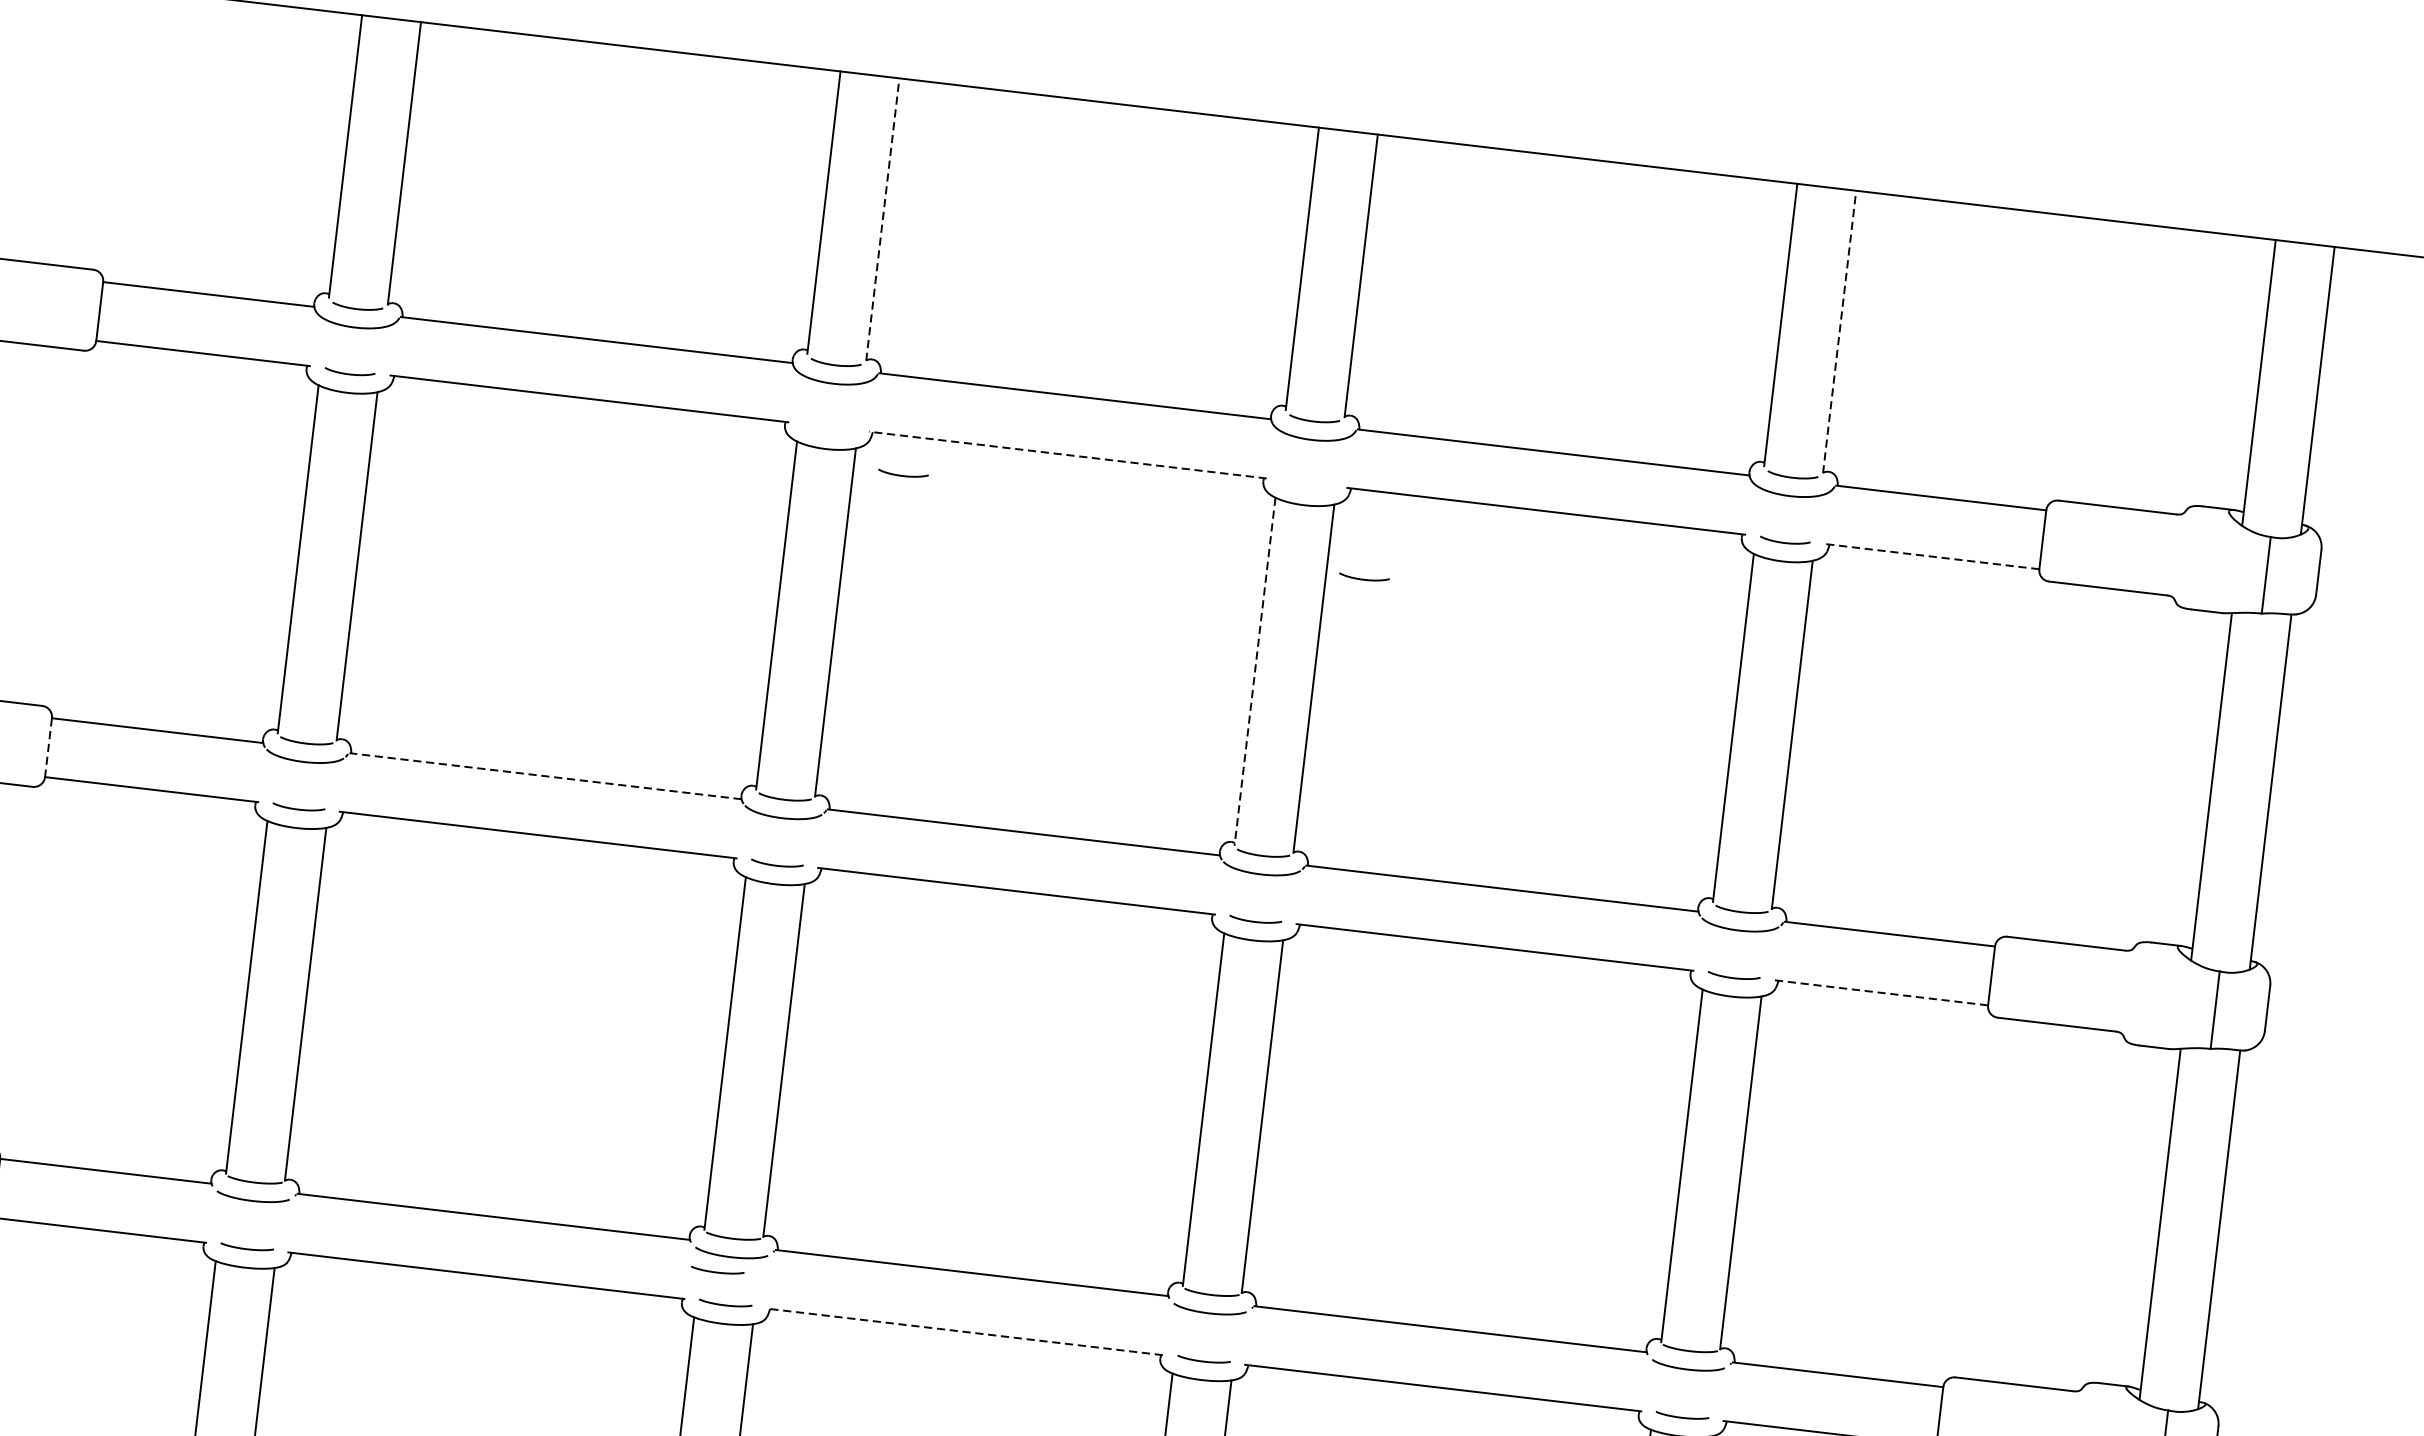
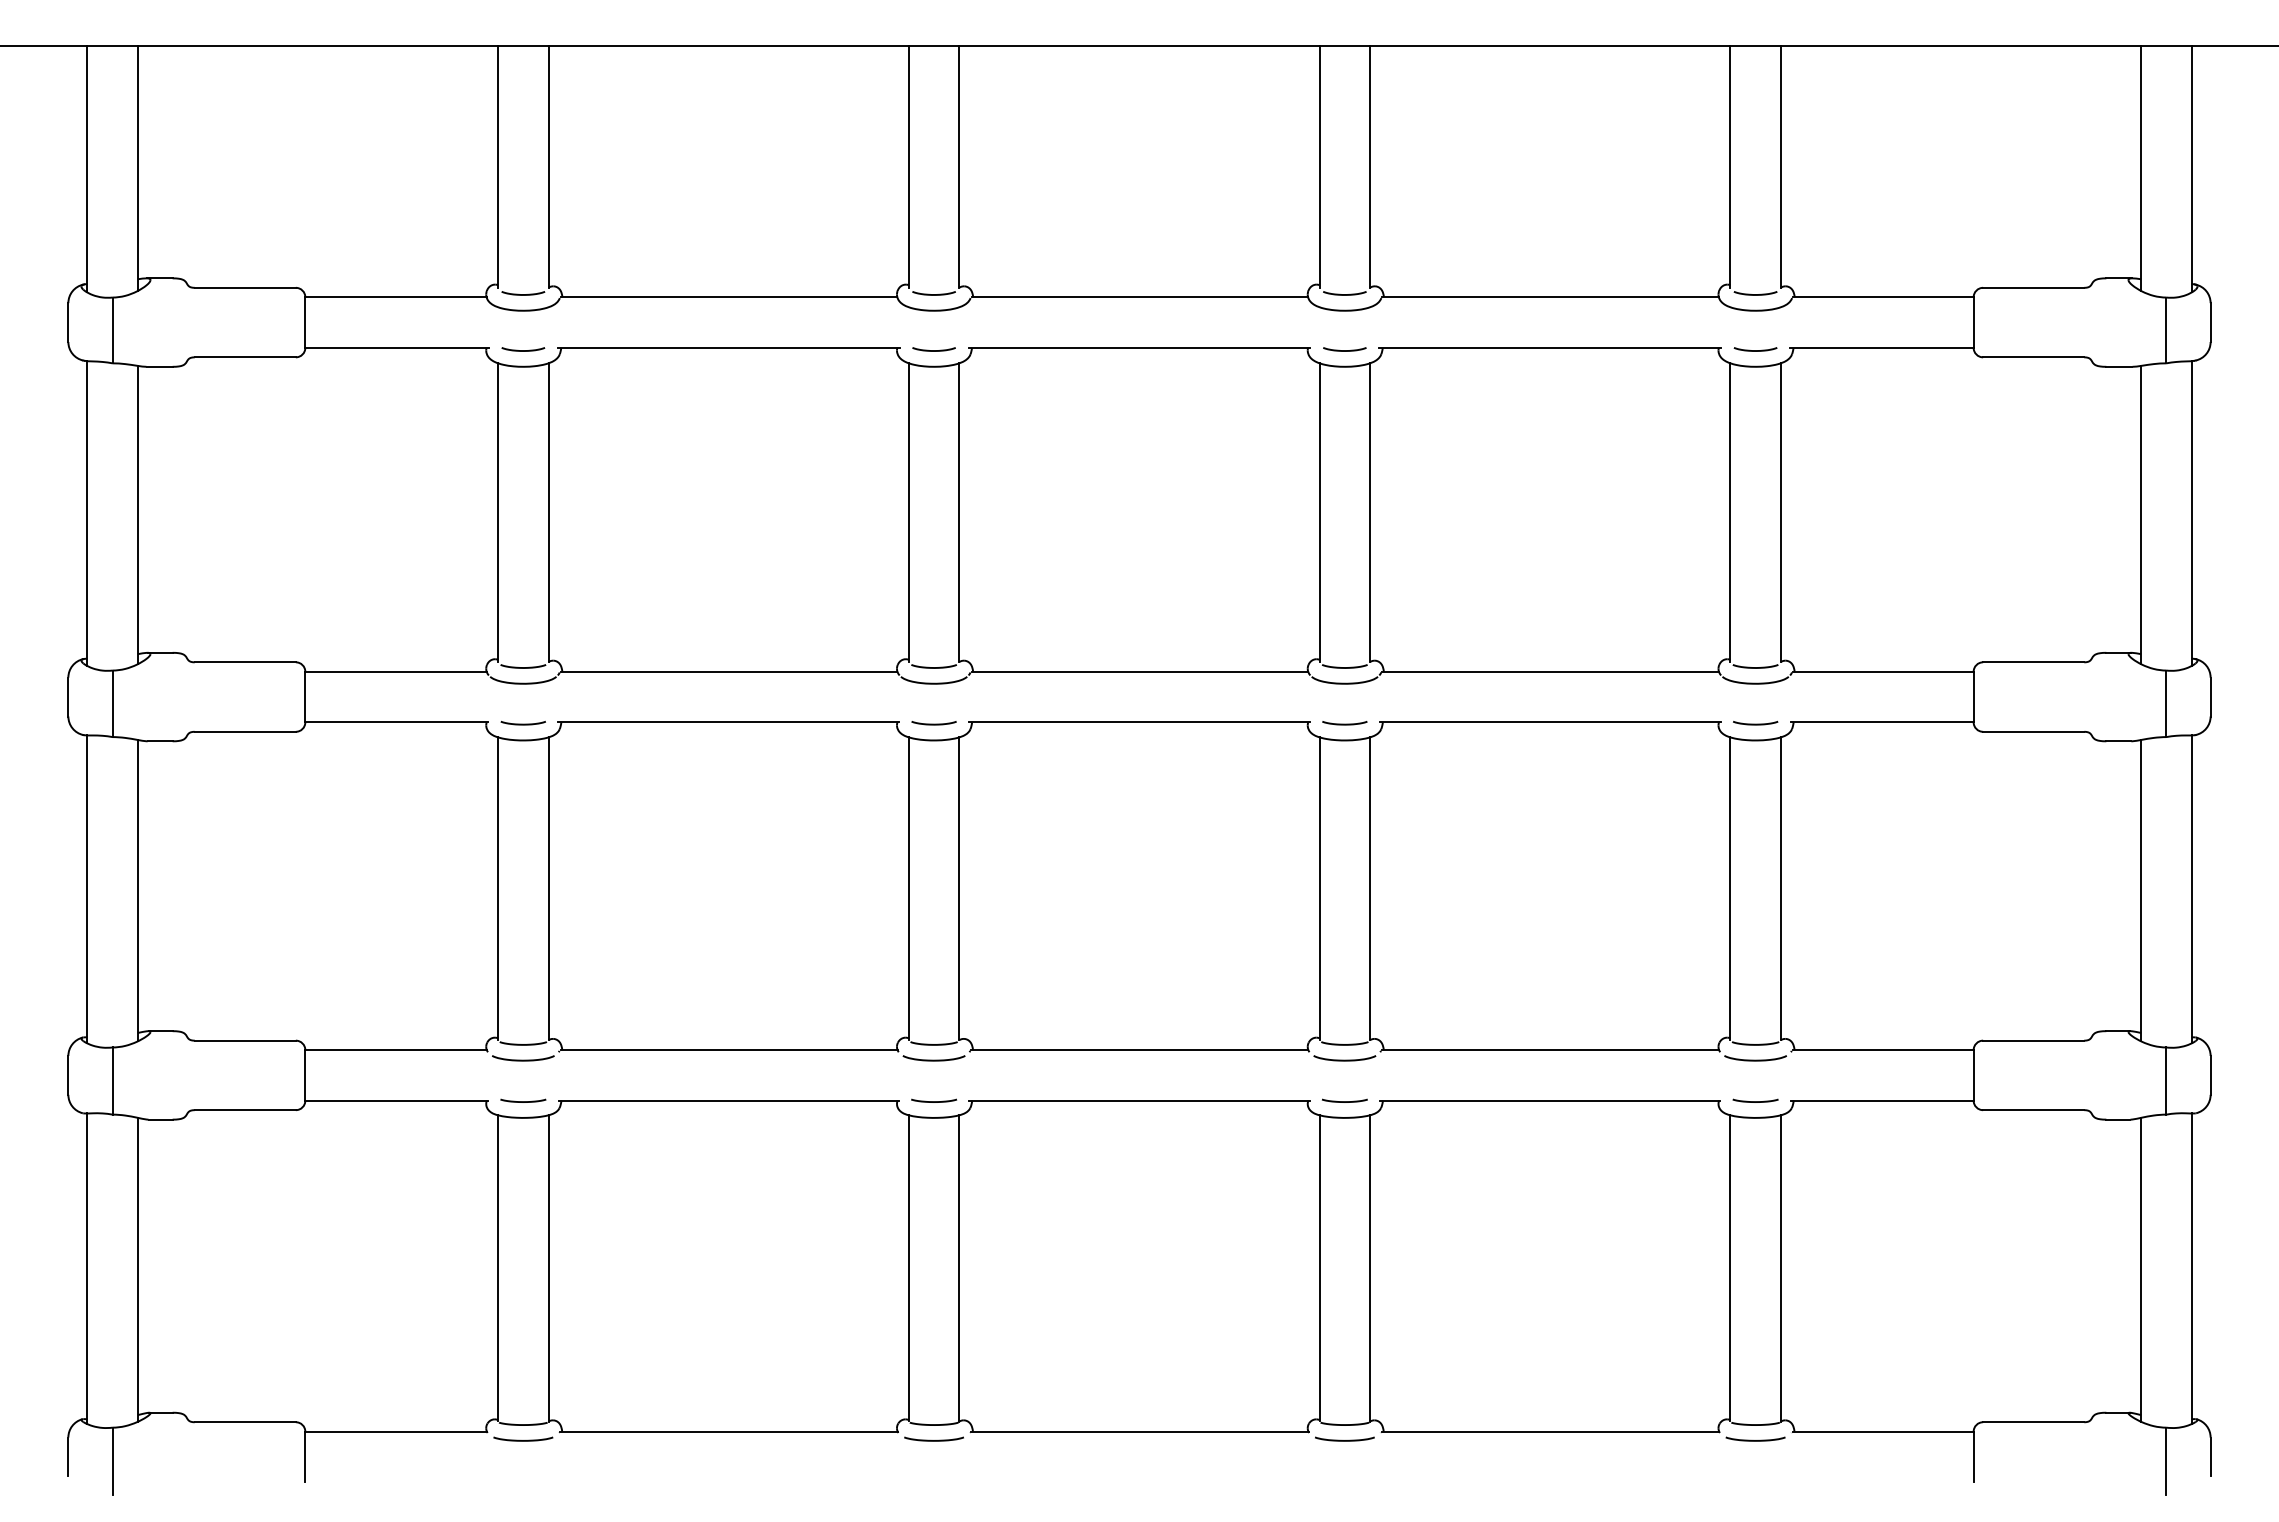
line: (882, 219) -> (959, 166), dashed -> solid
line: (1839, 331) -> (1780, 166), dashed -> solid
line: (1067, 454) -> (1139, 347), dashed -> solid
curve: (902, 475) -> (933, 350), moved
line: (1932, 556) -> (1881, 347), dashed -> solid
curve: (1363, 579) -> (1344, 350), moved
line: (1254, 672) -> (1319, 513), dashed -> solid
line: (48, 748) -> (305, 697), dashed -> solid
line: (544, 775) -> (728, 671), dashed -> solid
line: (1880, 992) -> (1881, 722), dashed -> solid
curve: (717, 1271) -> (924, 1074), removed
line: (964, 1331) -> (1139, 1100), dashed -> solid

